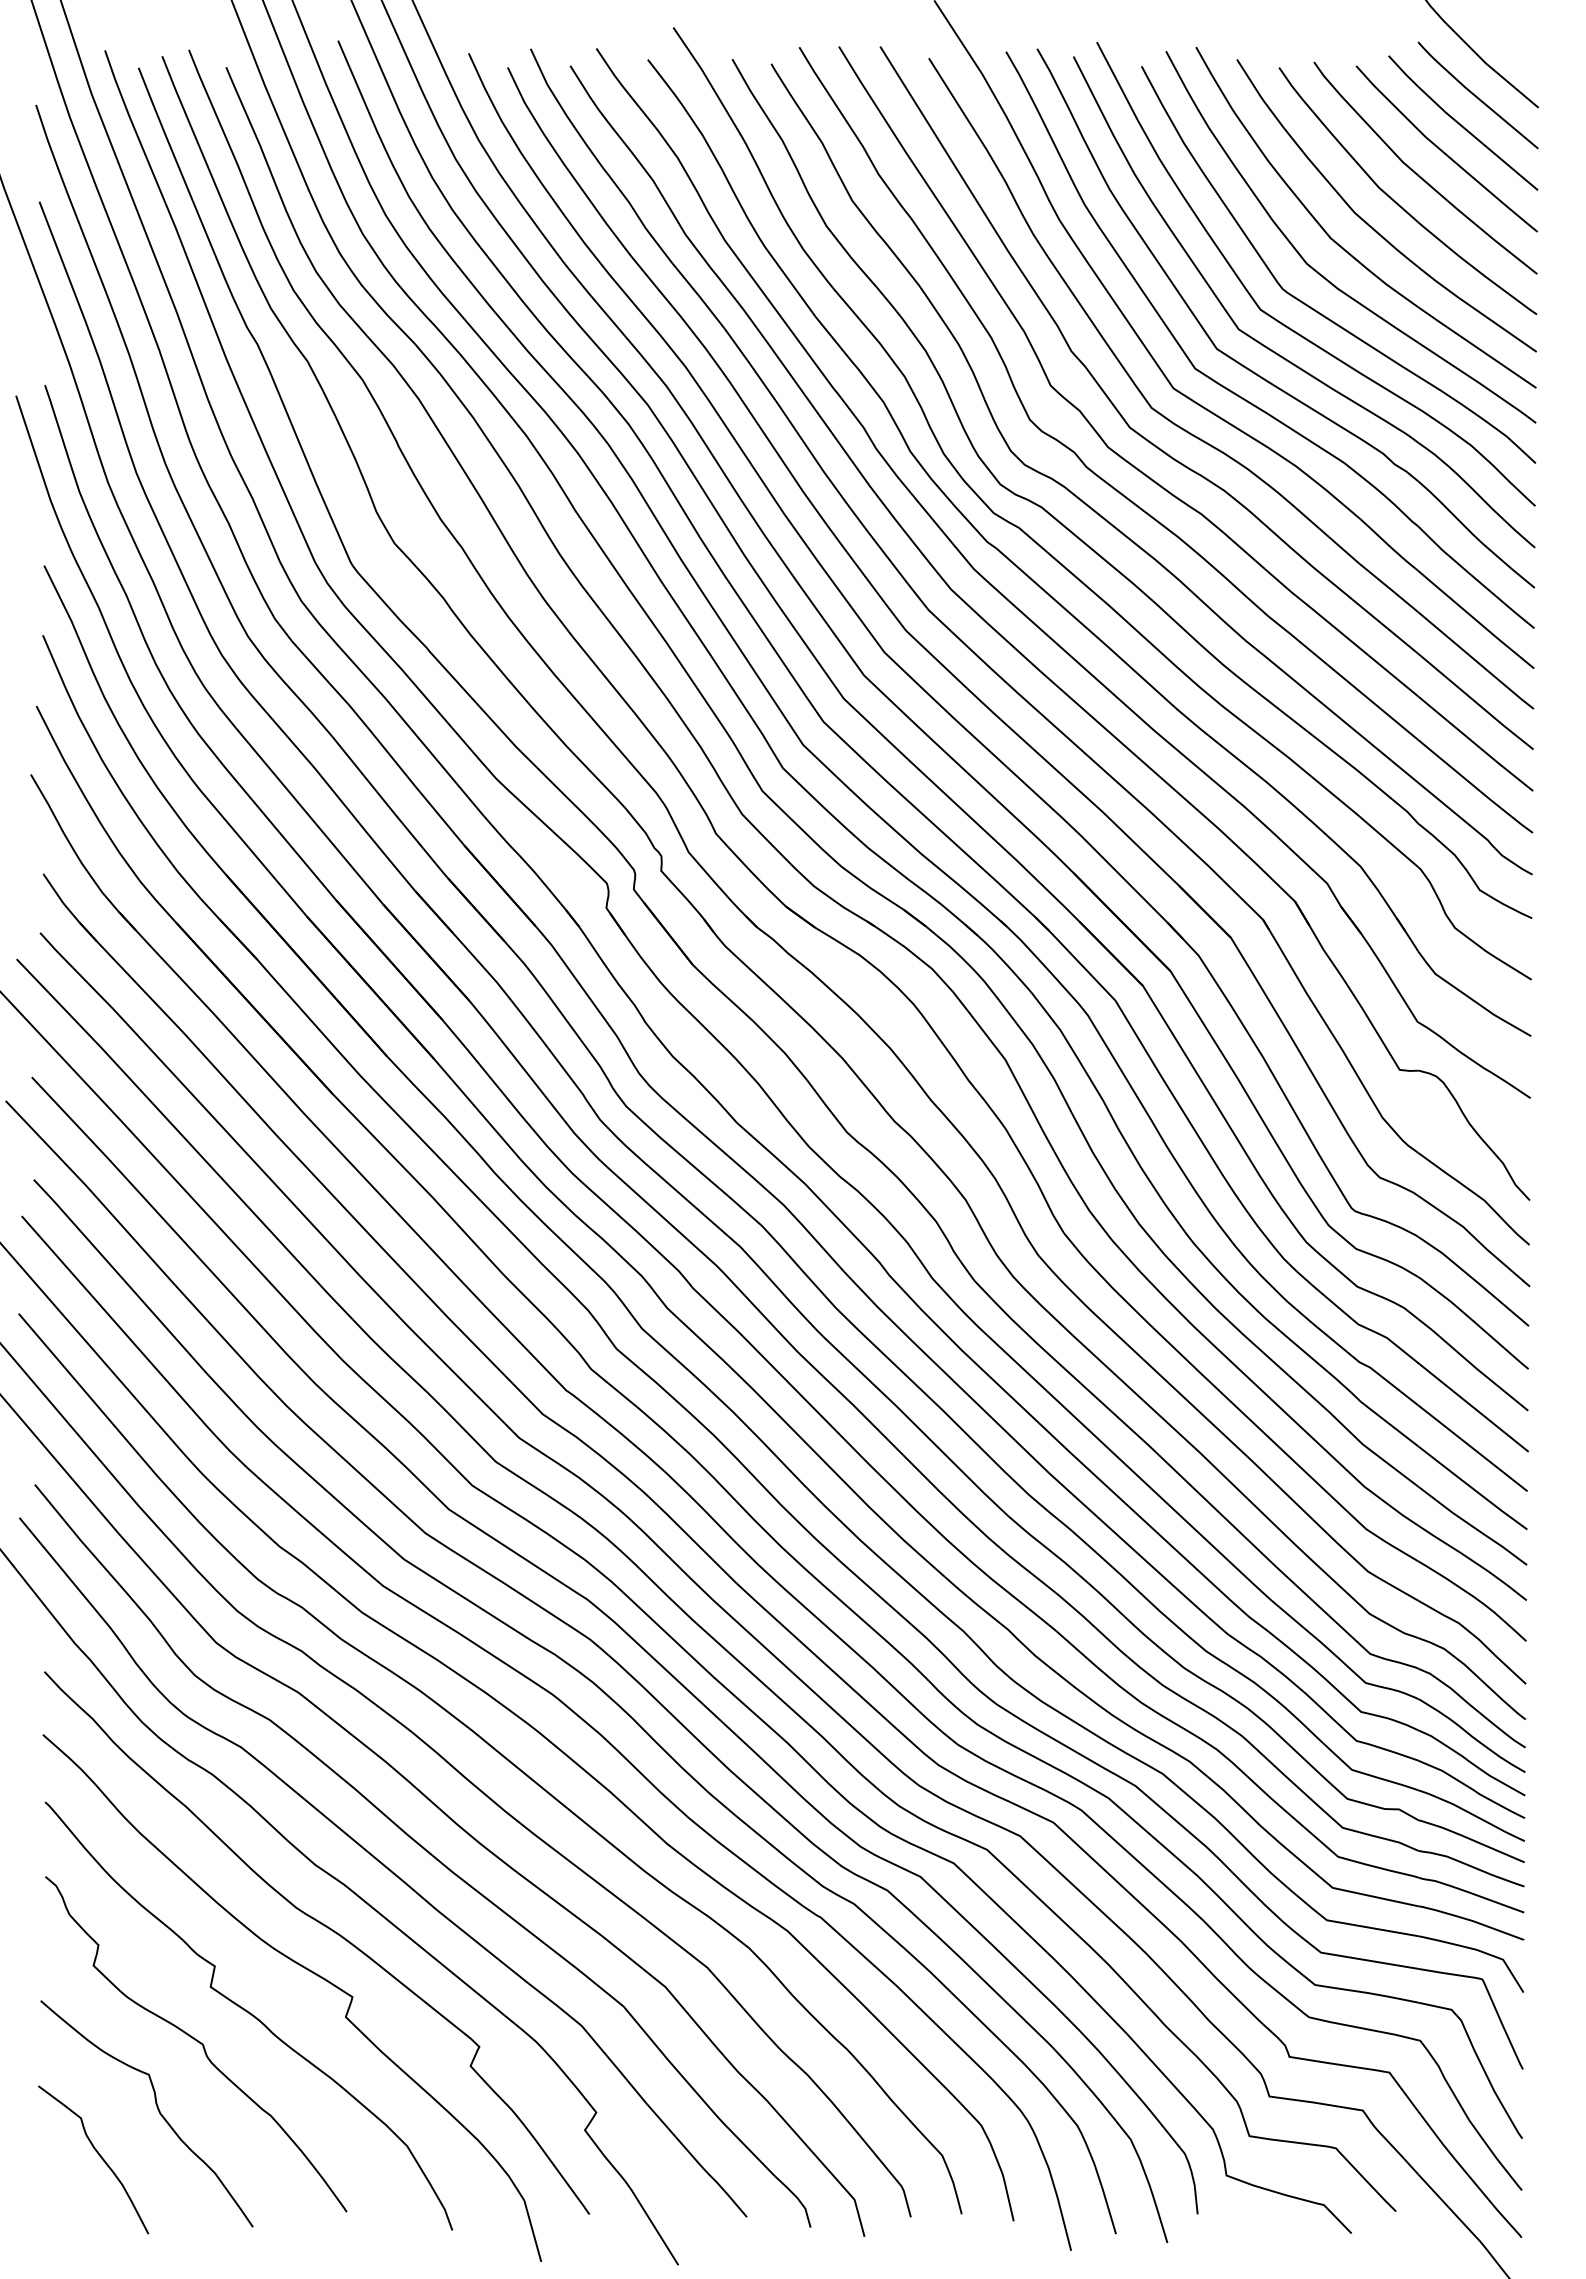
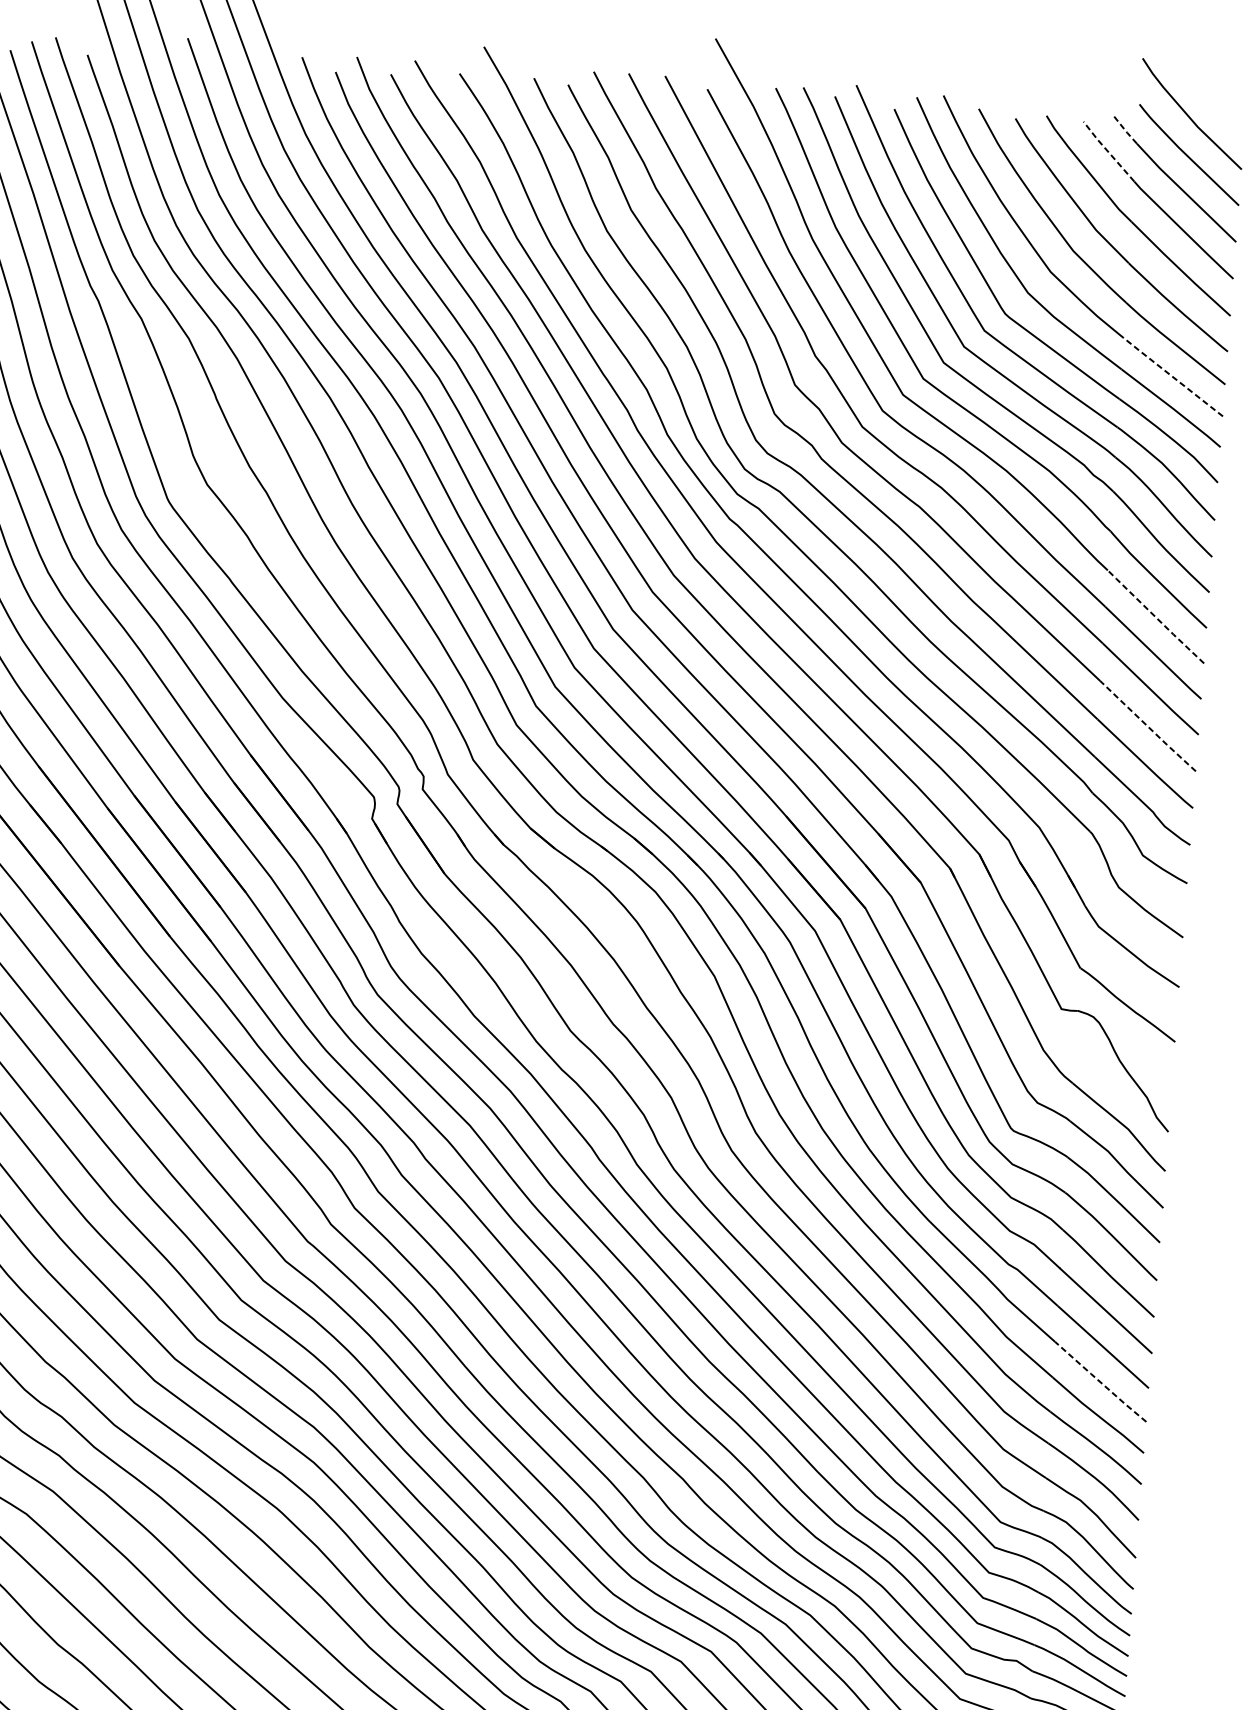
line: (1403, 71) -> (1124, 129), solid -> dashed
line: (1386, 97) -> (1108, 151), solid -> dashed
line: (1476, 347) -> (1172, 377), solid -> dashed
line: (1475, 619) -> (1155, 616), solid -> dashed
line: (1476, 744) -> (1148, 726), solid -> dashed
line: (1472, 1487) -> (1100, 1381), solid -> dashed

